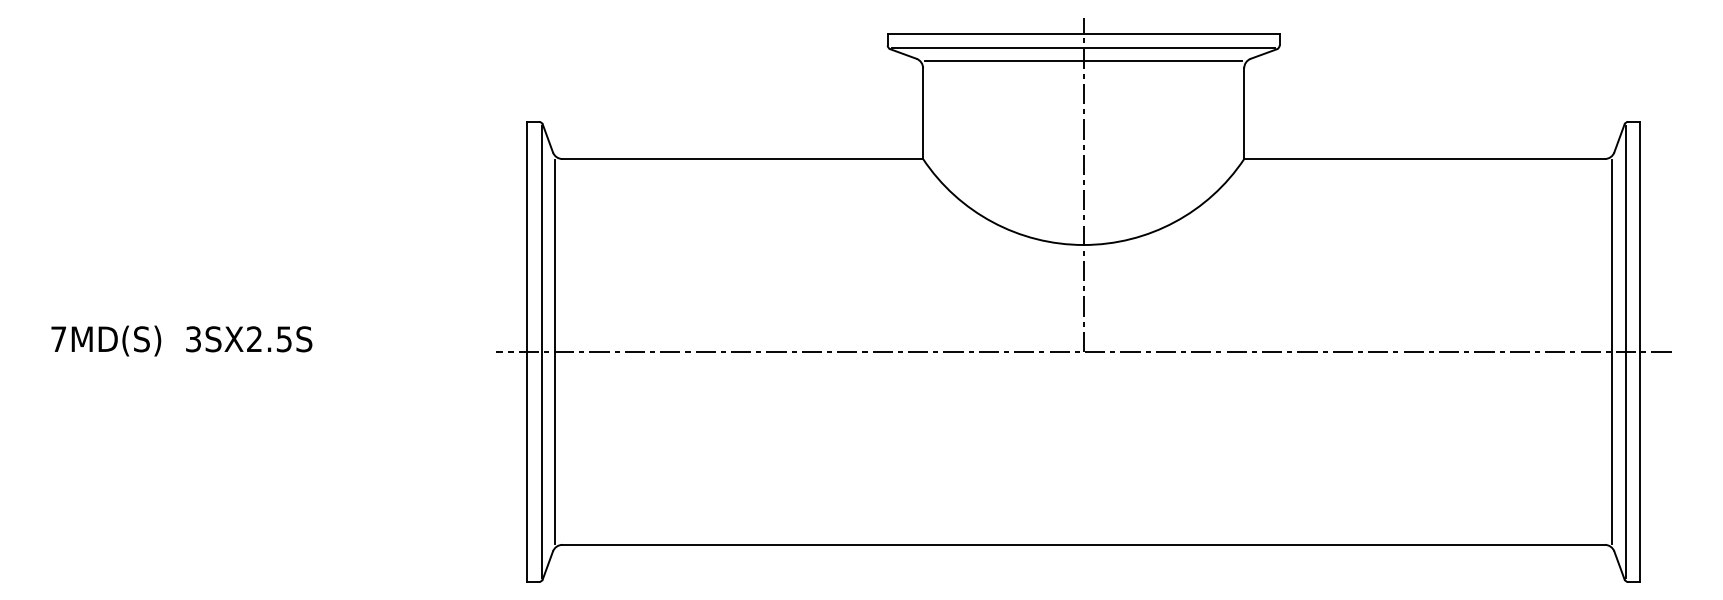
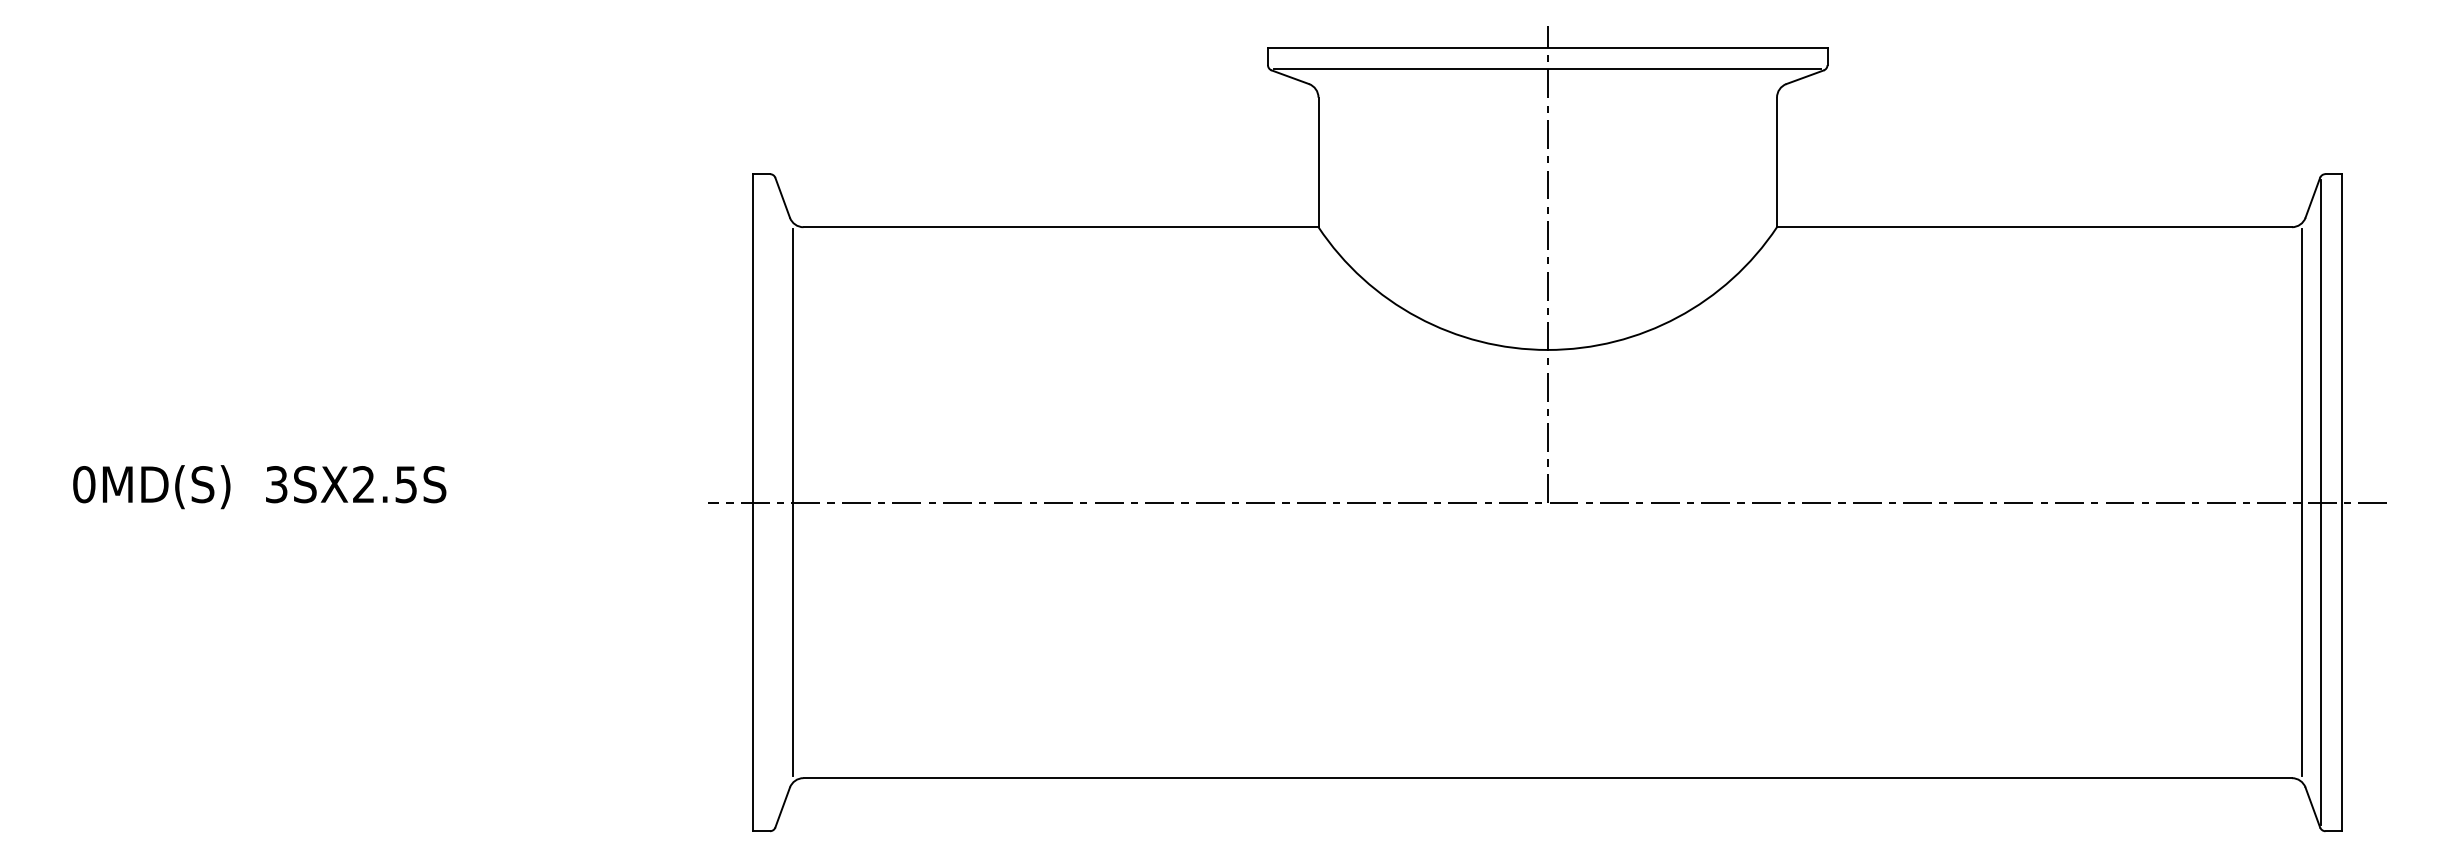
line: (1083, 61) -> (1547, 87), removed
text: (58, 339) -> (84, 484), 7MD(S) -> 0MD(S)
line: (542, 351) -> (774, 502), removed

